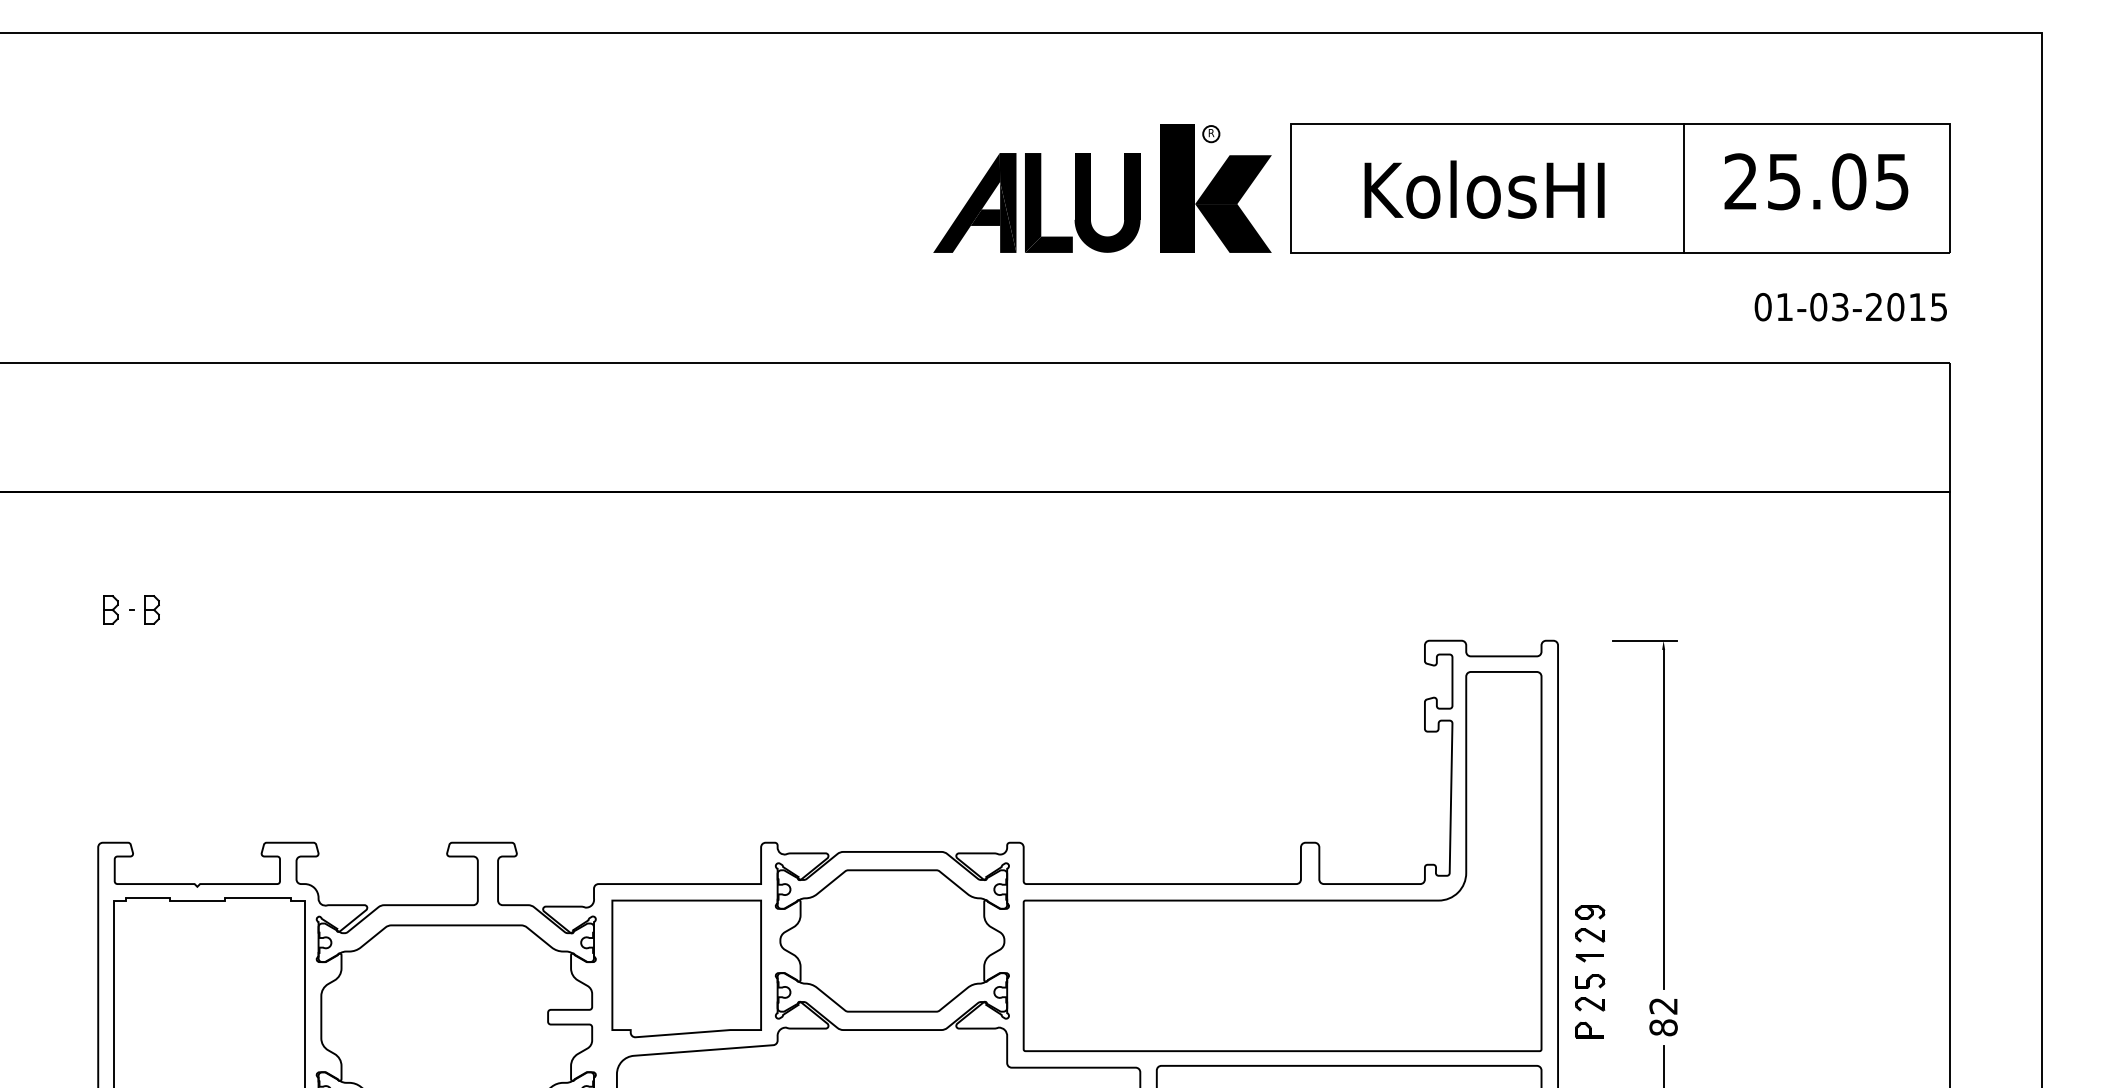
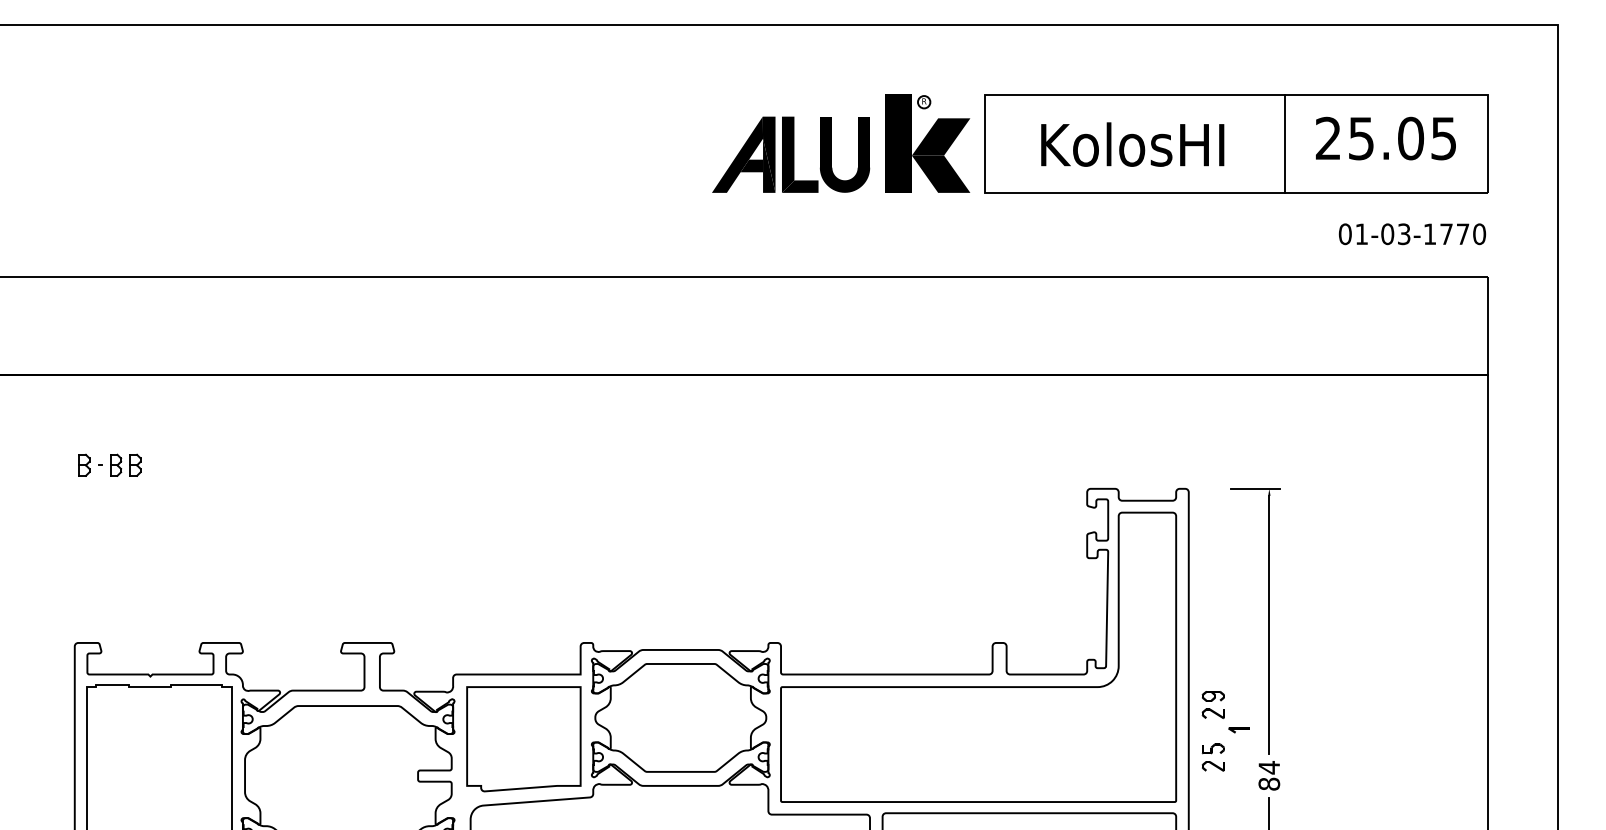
text: (1906, 307) -> (1454, 234), 01-03-2015 -> 01-03-1770
part: (177, 609) -> (135, 464), added
part: (1589, 958) -> (1238, 730), moved
text: (1663, 1006) -> (1269, 767), 82 -> 84
part: (1589, 1029) -> (1212, 785), removed

